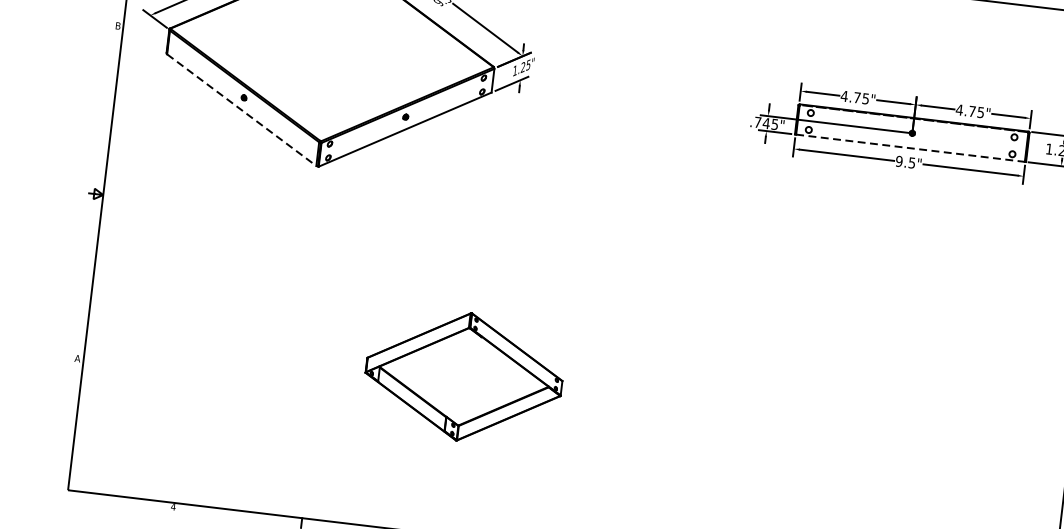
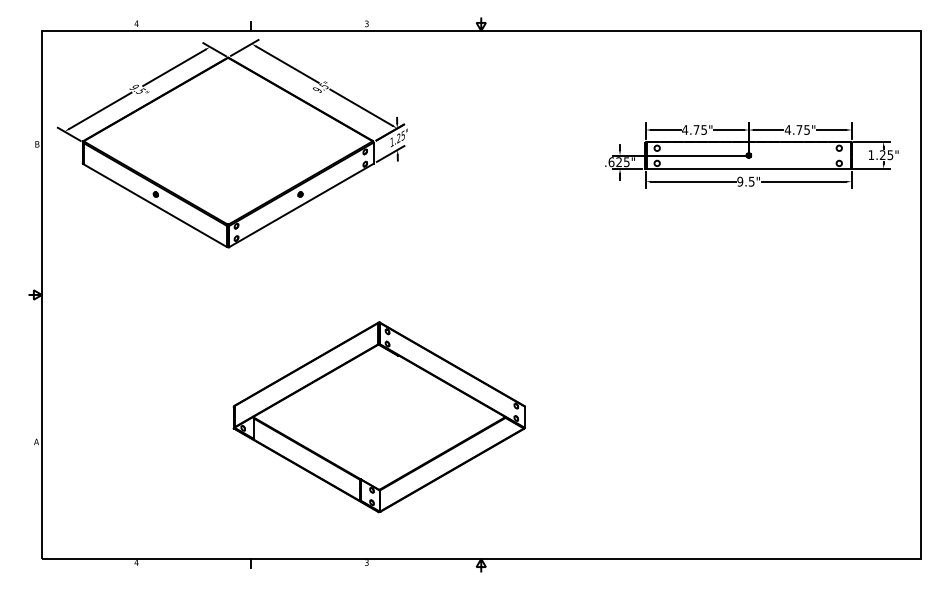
line: (242, 110) -> (155, 205), dashed -> solid
text: (762, 123) -> (615, 162), .745" -> .625"
line: (911, 147) -> (749, 168), dashed -> solid
part: (463, 376) -> (378, 417), size x1.67

